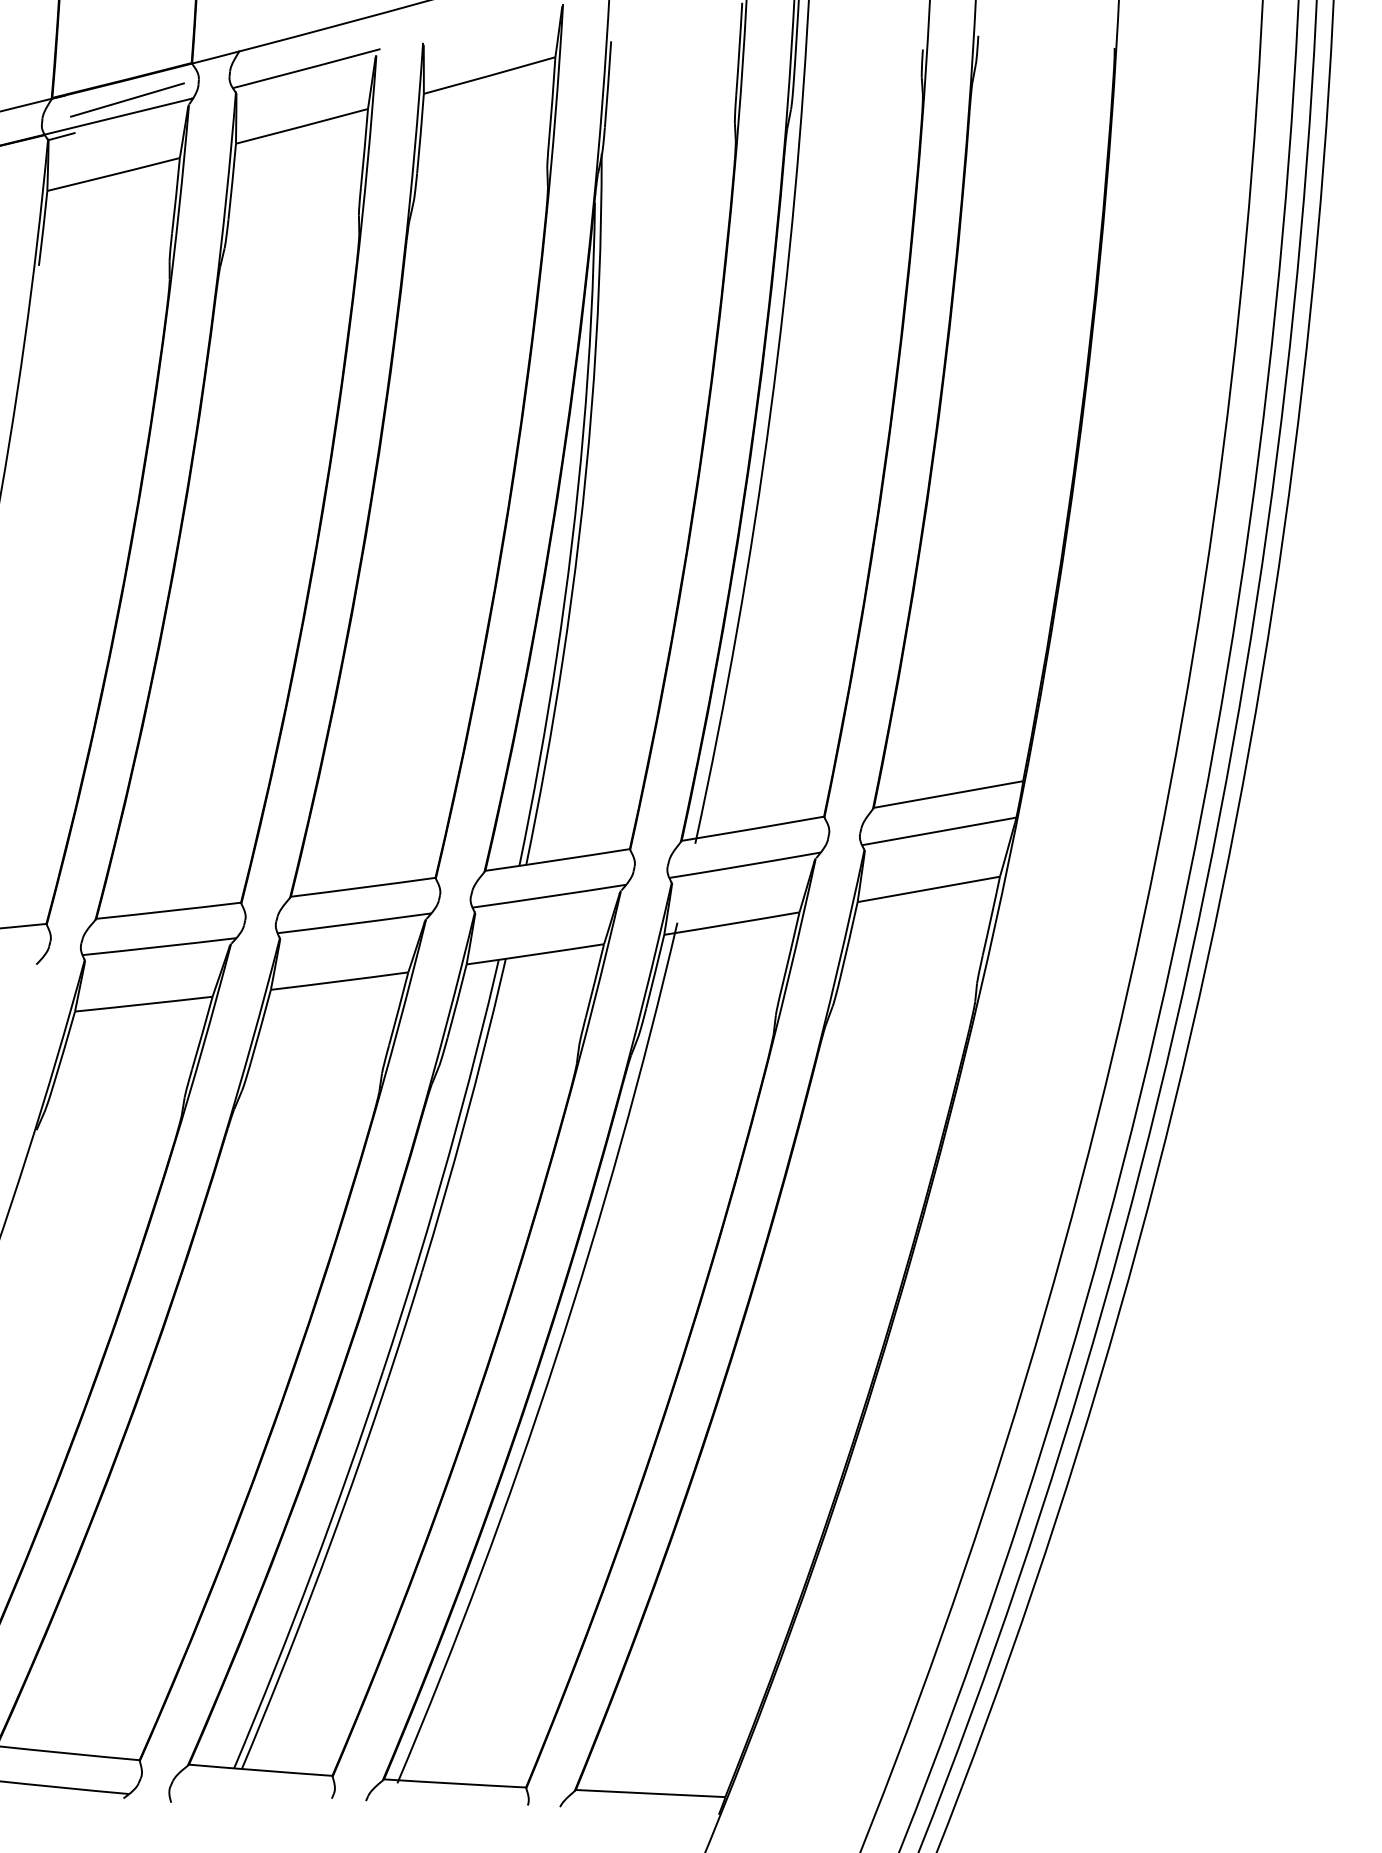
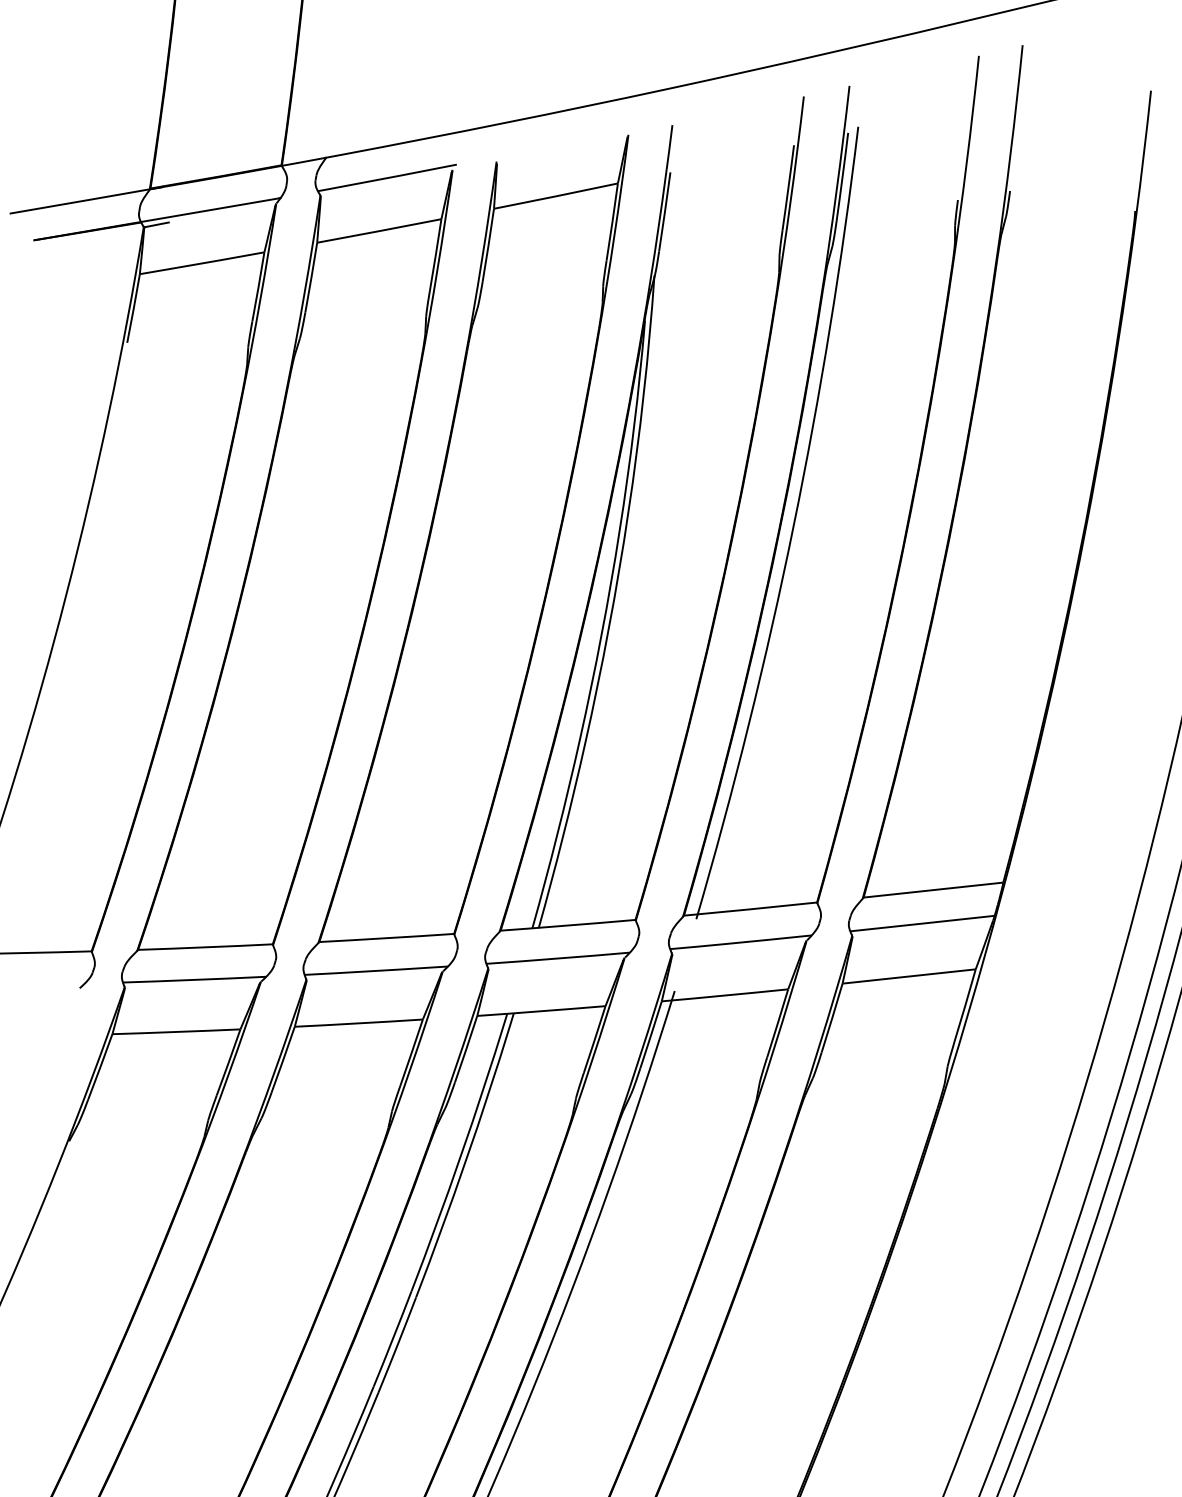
line: (127, 99) -> (219, 194), removed

